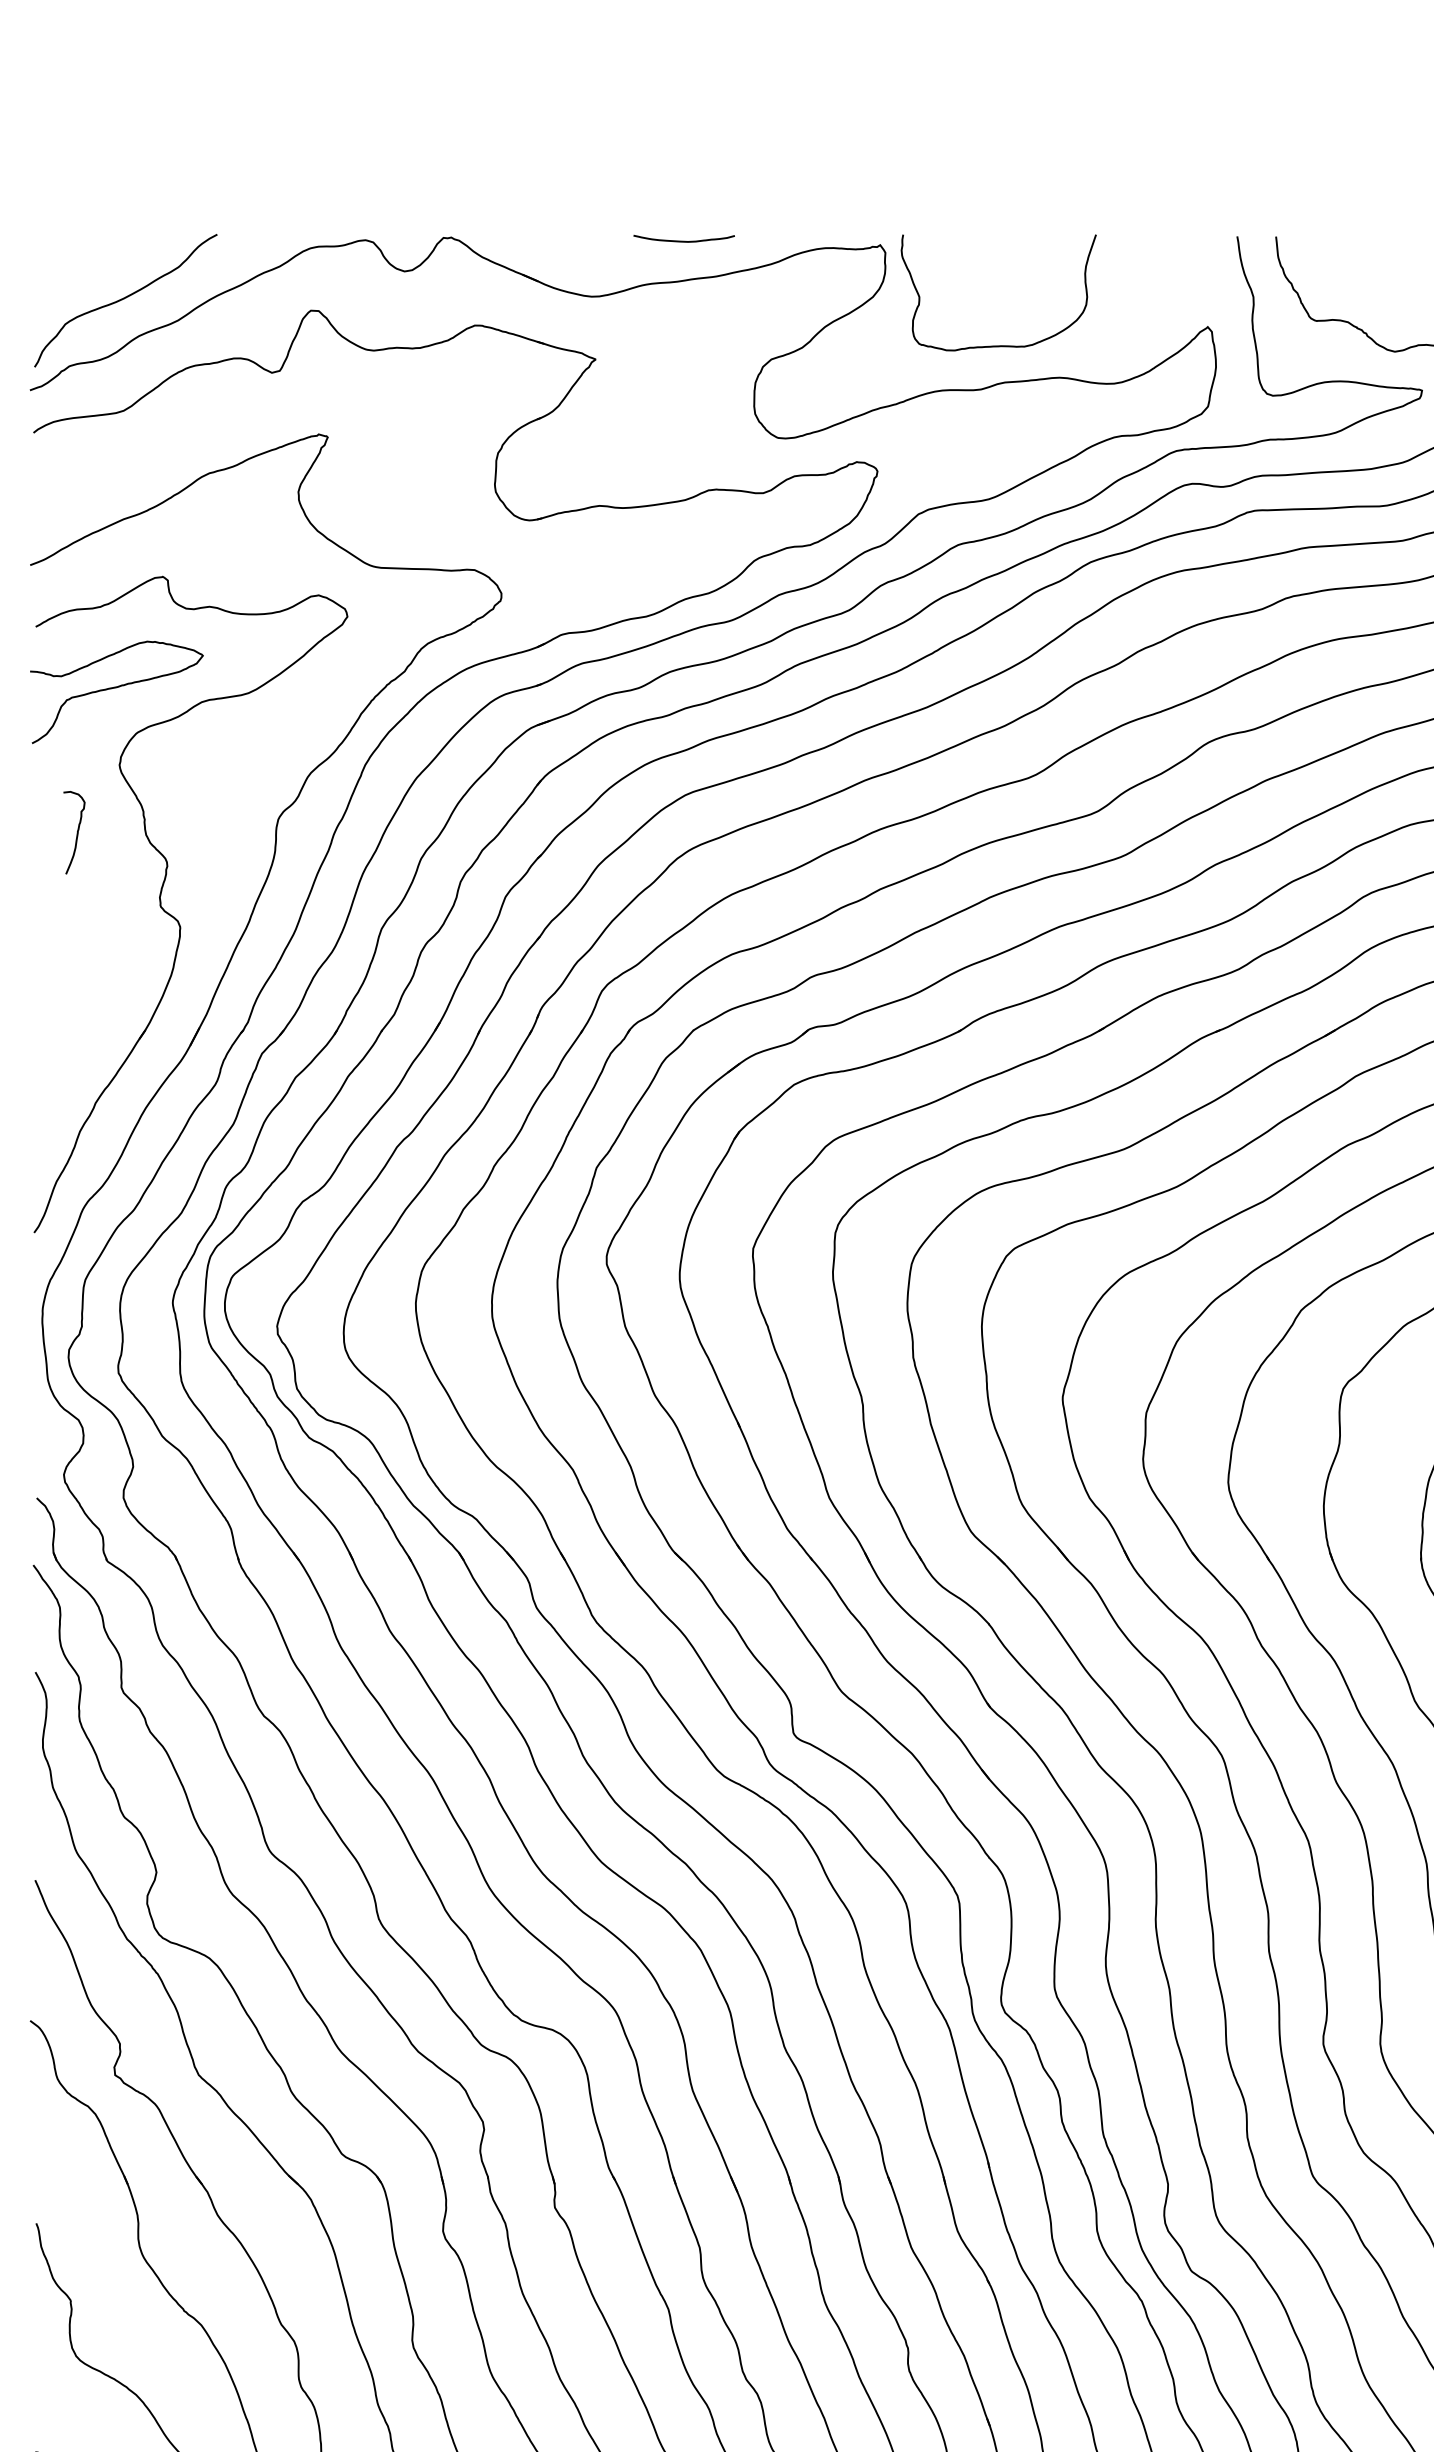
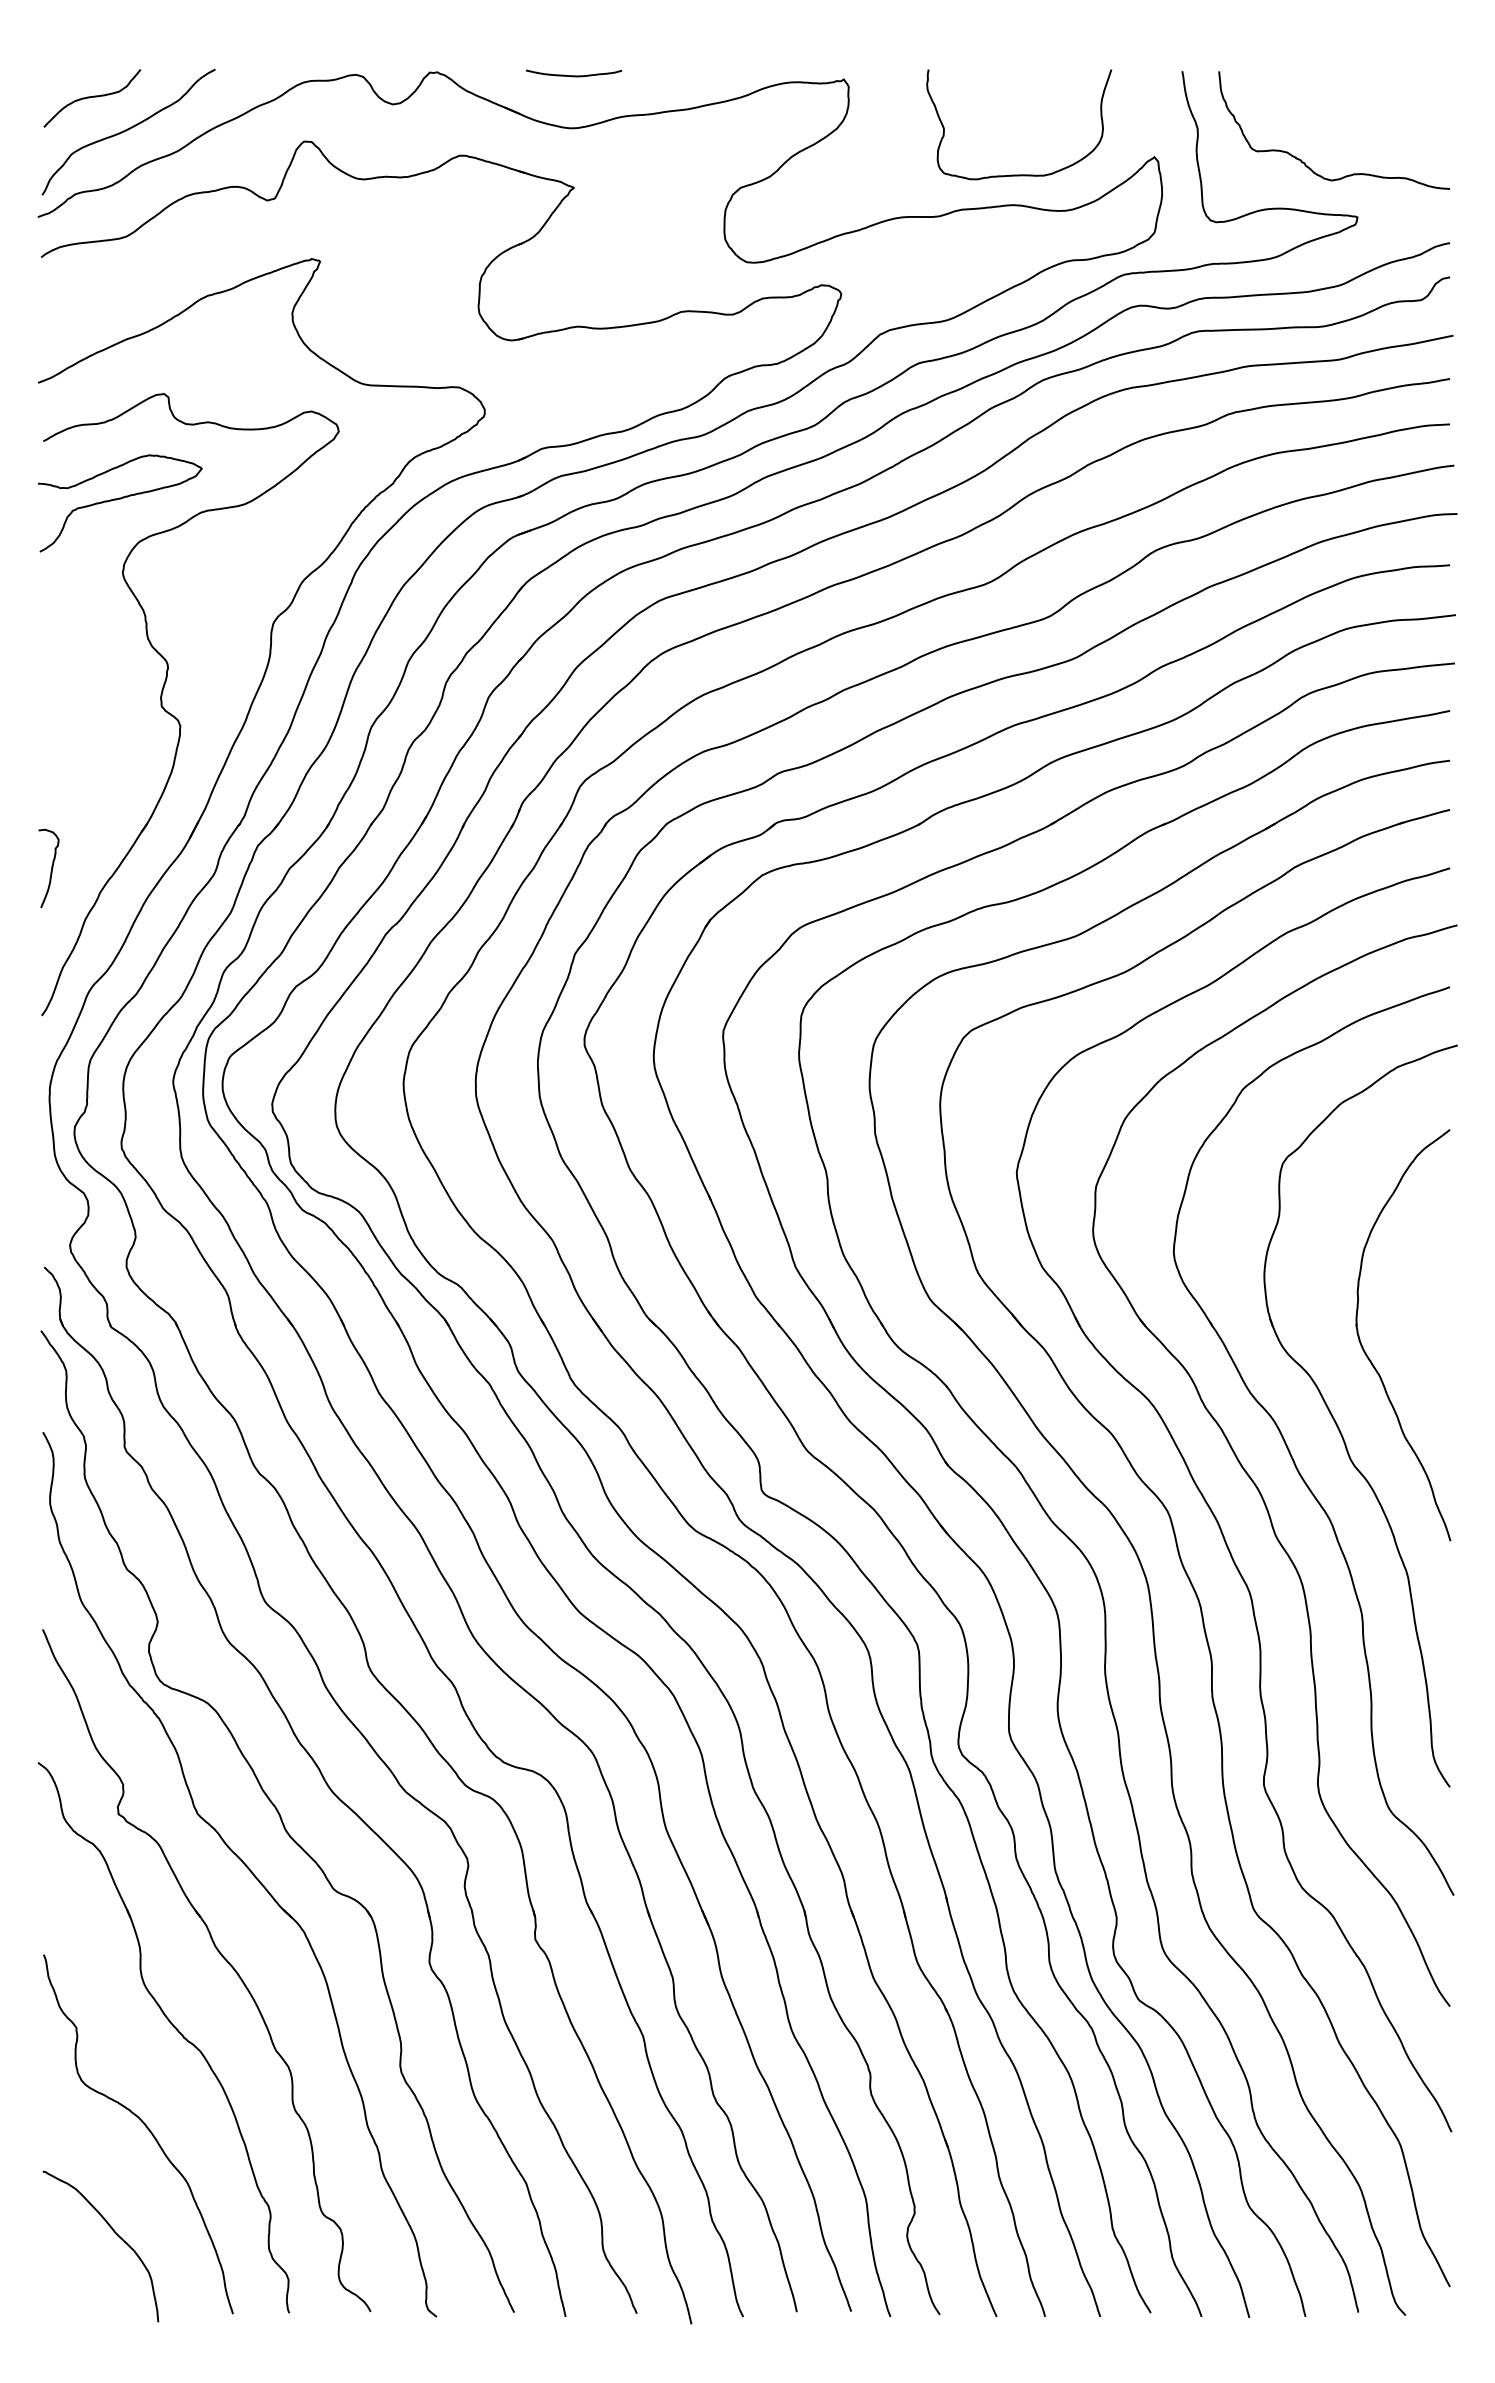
curve: (684, 240) -> (574, 75), moved
curve: (87, 264) -> (92, 97), added
curve: (999, 345) -> (1019, 174), moved
curve: (77, 832) -> (51, 868), moved

